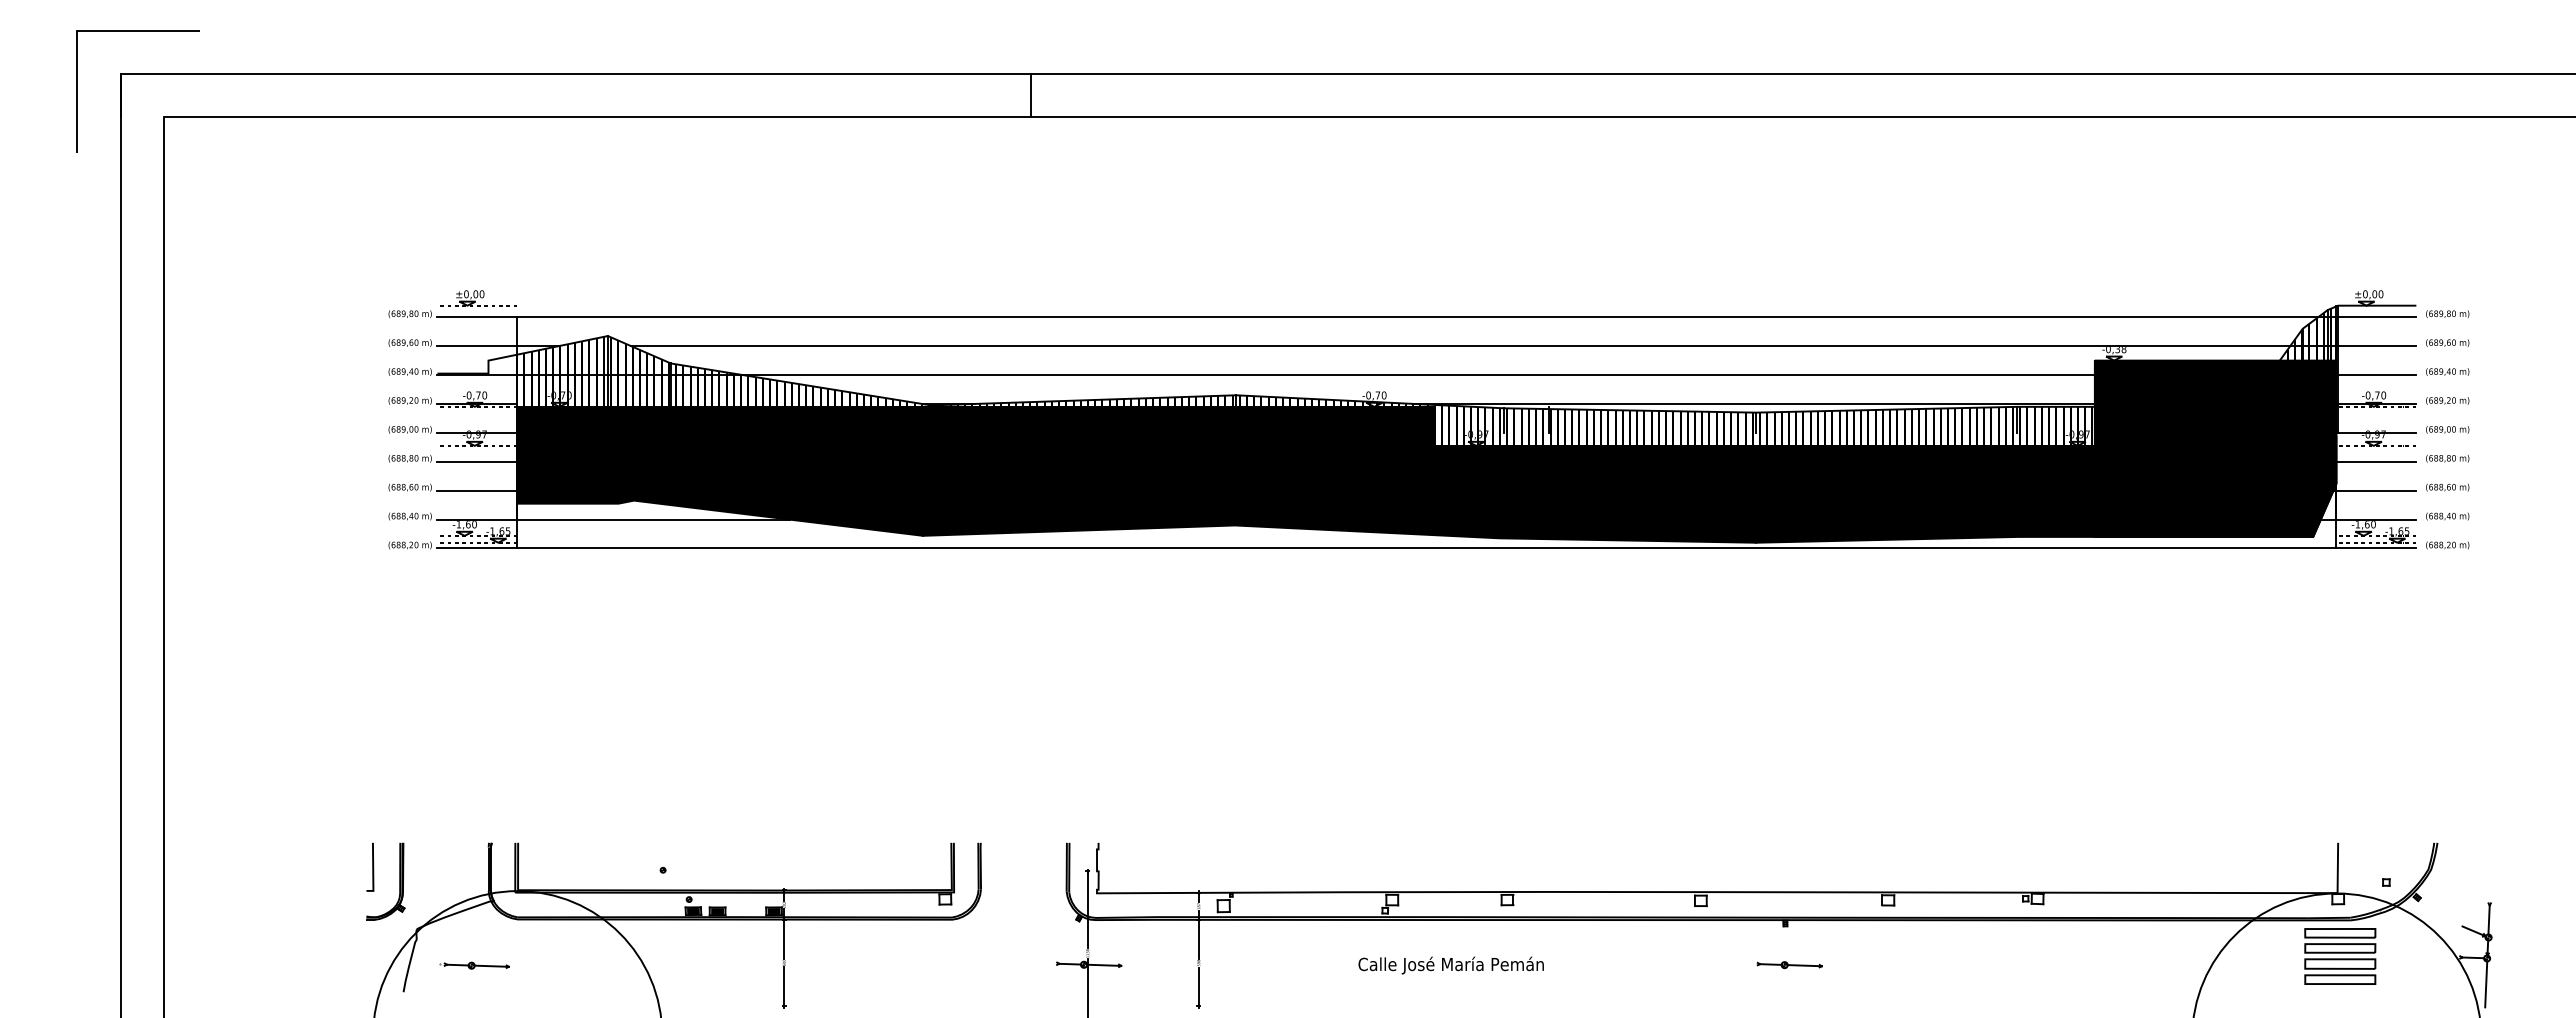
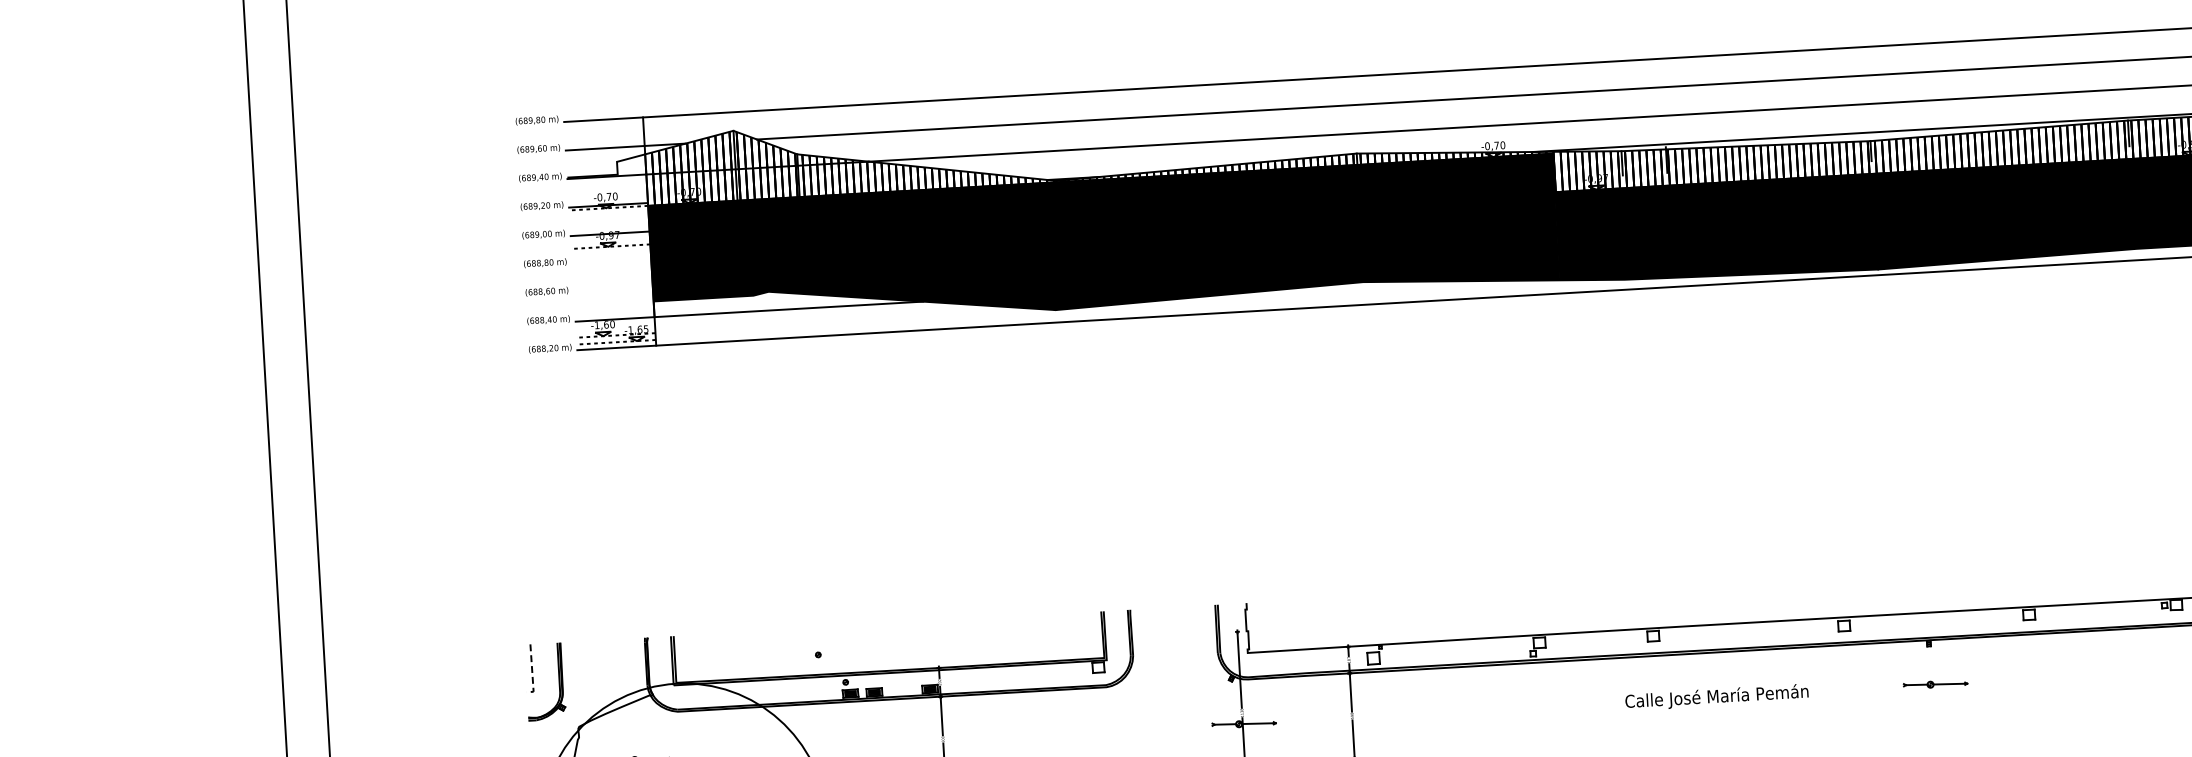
part: (478, 298) -> (603, 101), removed
line: (477, 461) -> (611, 262), removed
line: (477, 490) -> (613, 290), removed
line: (373, 871) -> (532, 672), solid -> dashed
text: (1450, 965) -> (1716, 697), moved

